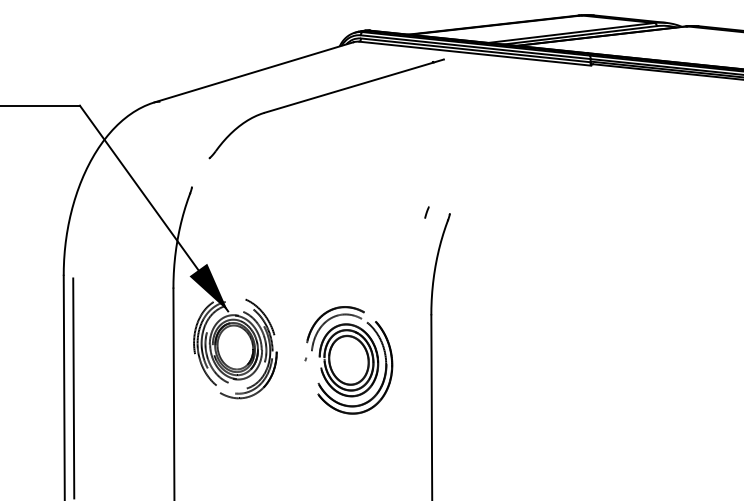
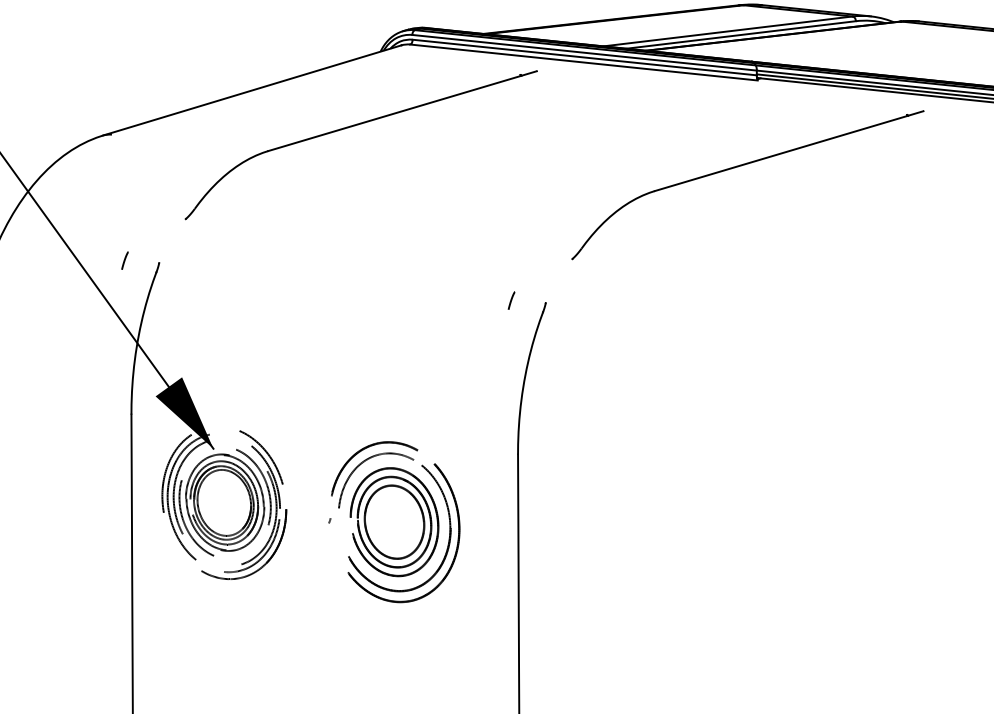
part: (580, 123) -> (741, 167), added
curve: (168, 185) -> (124, 260), added

